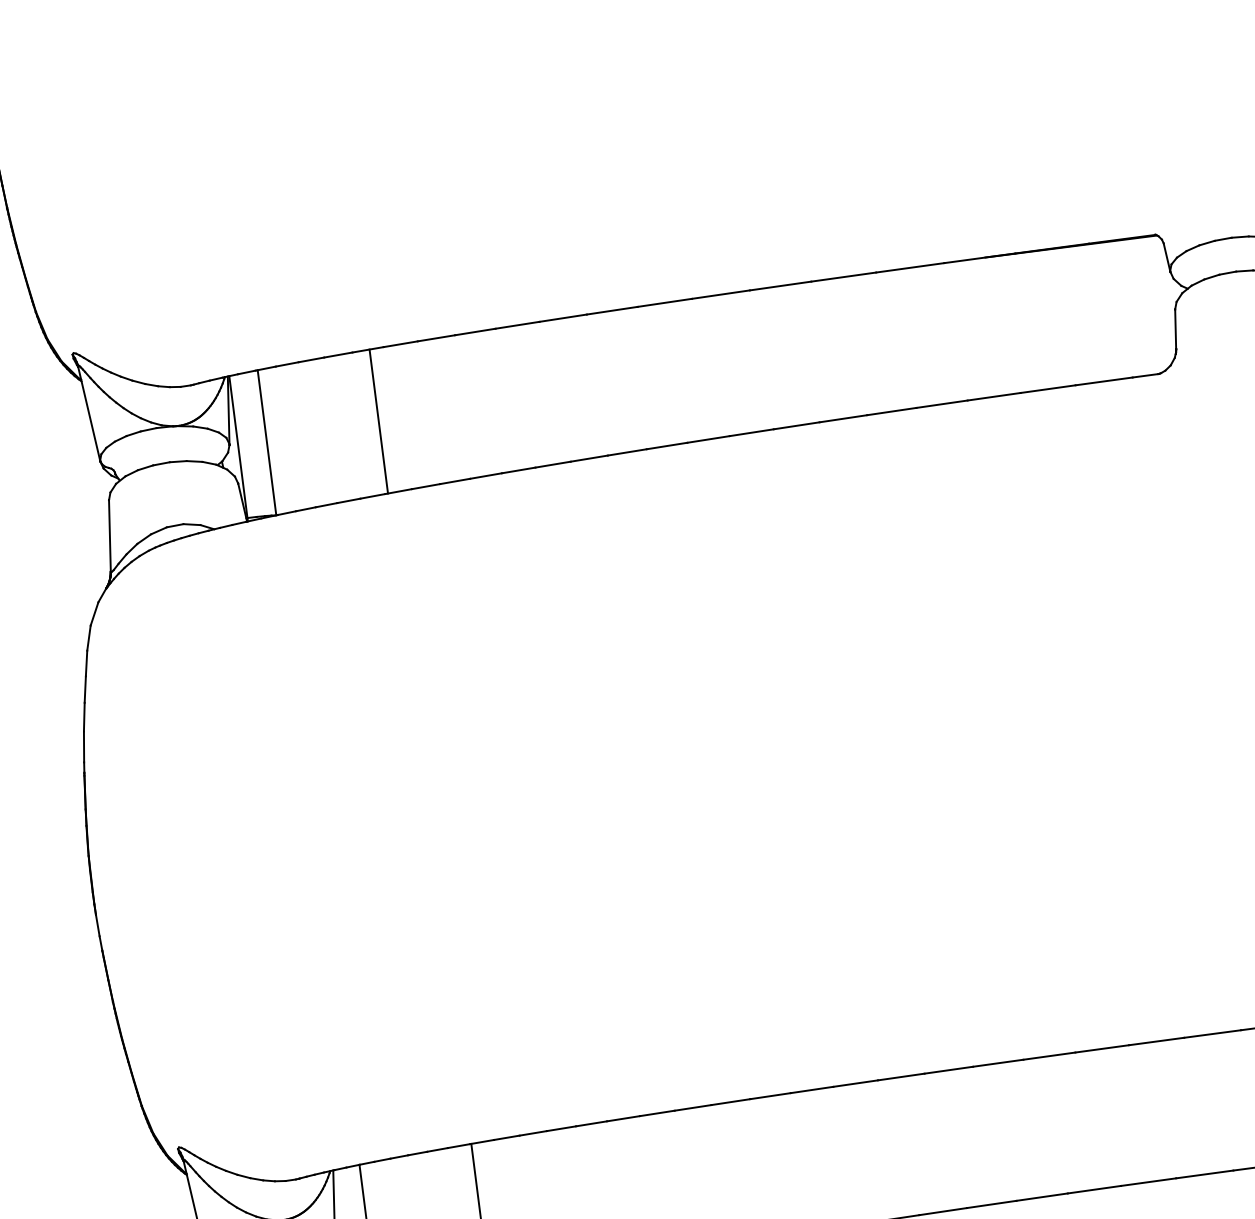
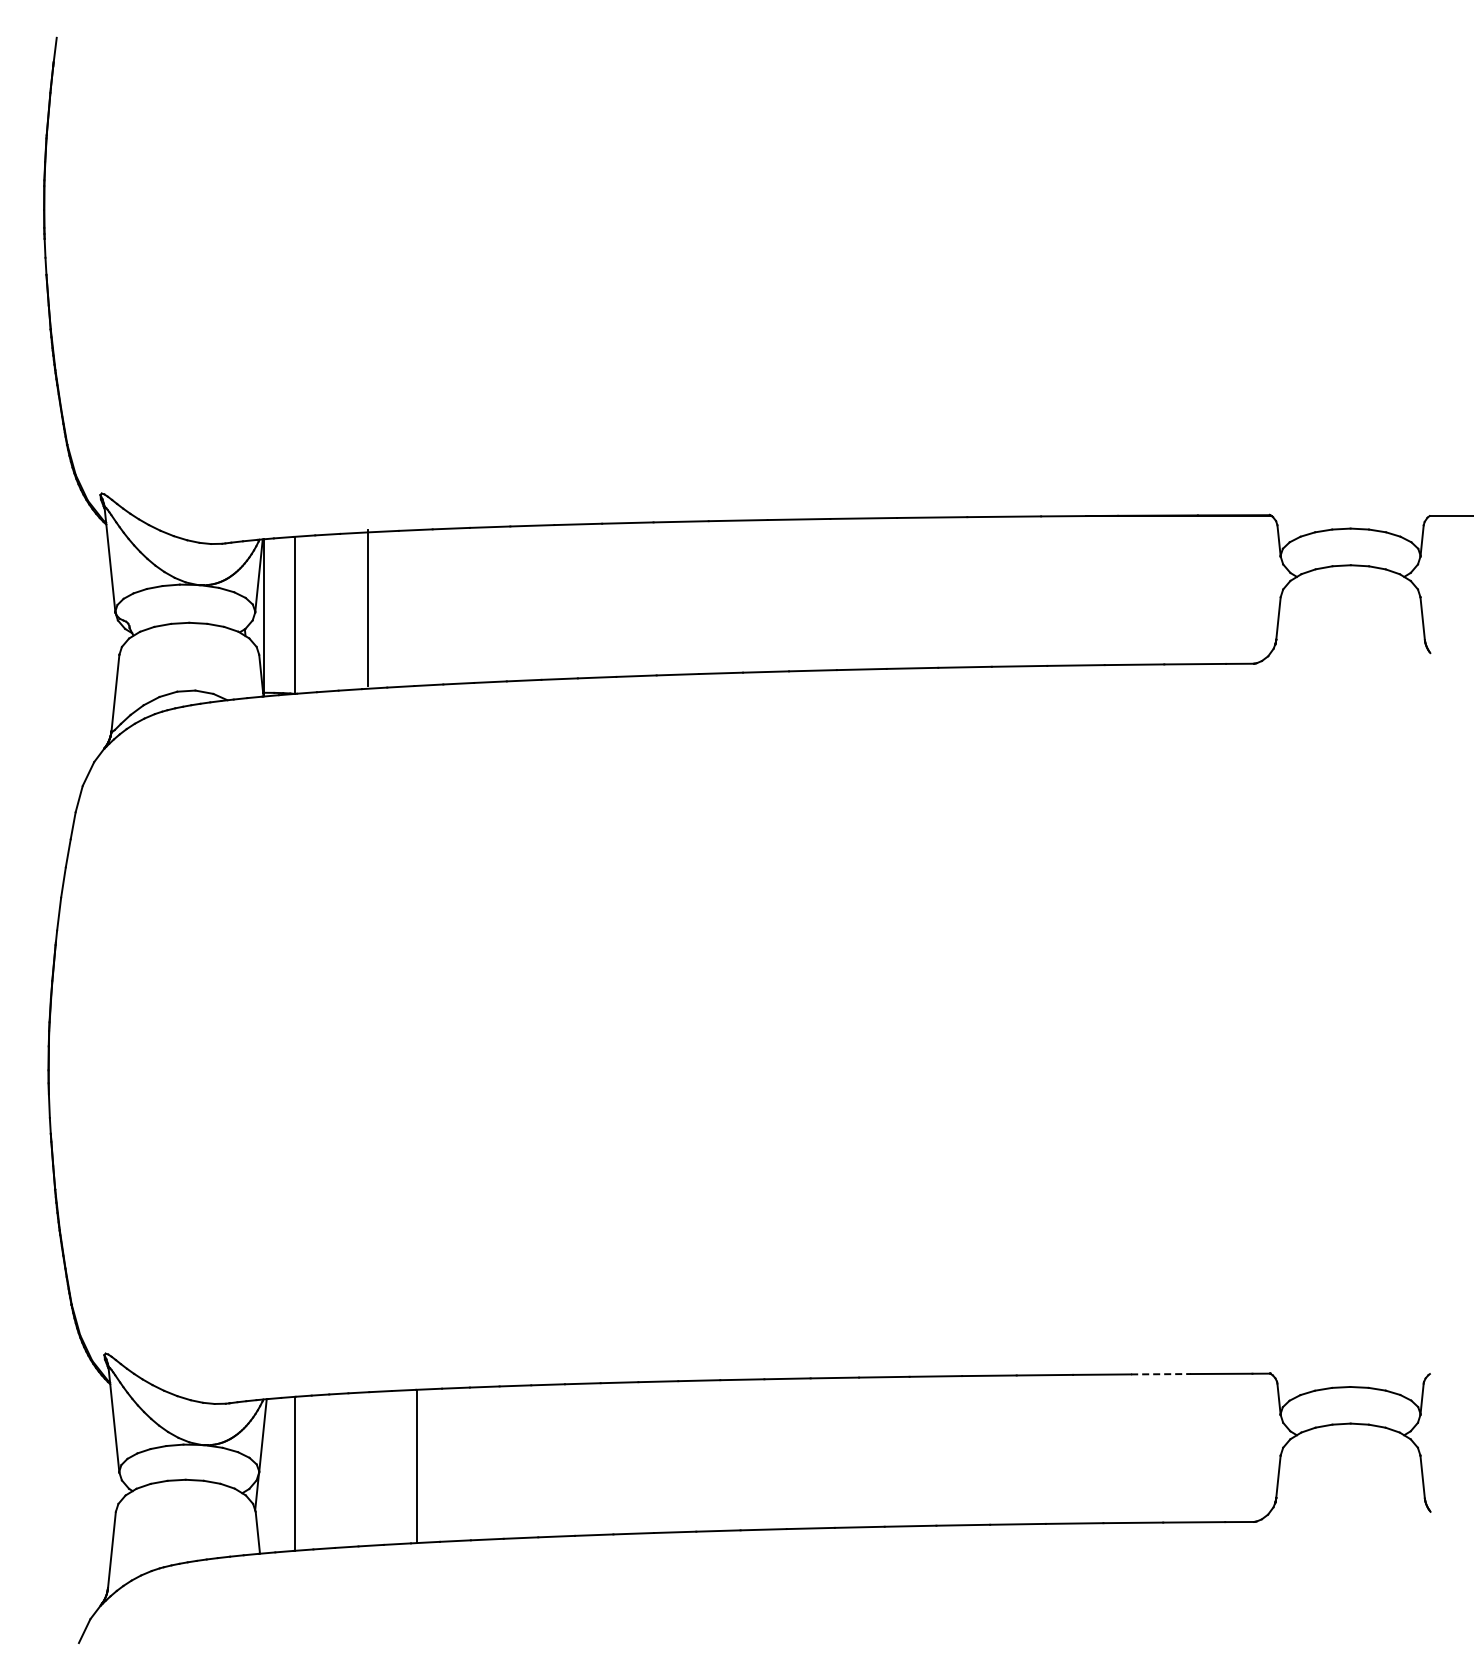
line: (378, 421) -> (368, 607), moved
line: (1157, 1041) -> (1161, 1374), solid -> dashed

